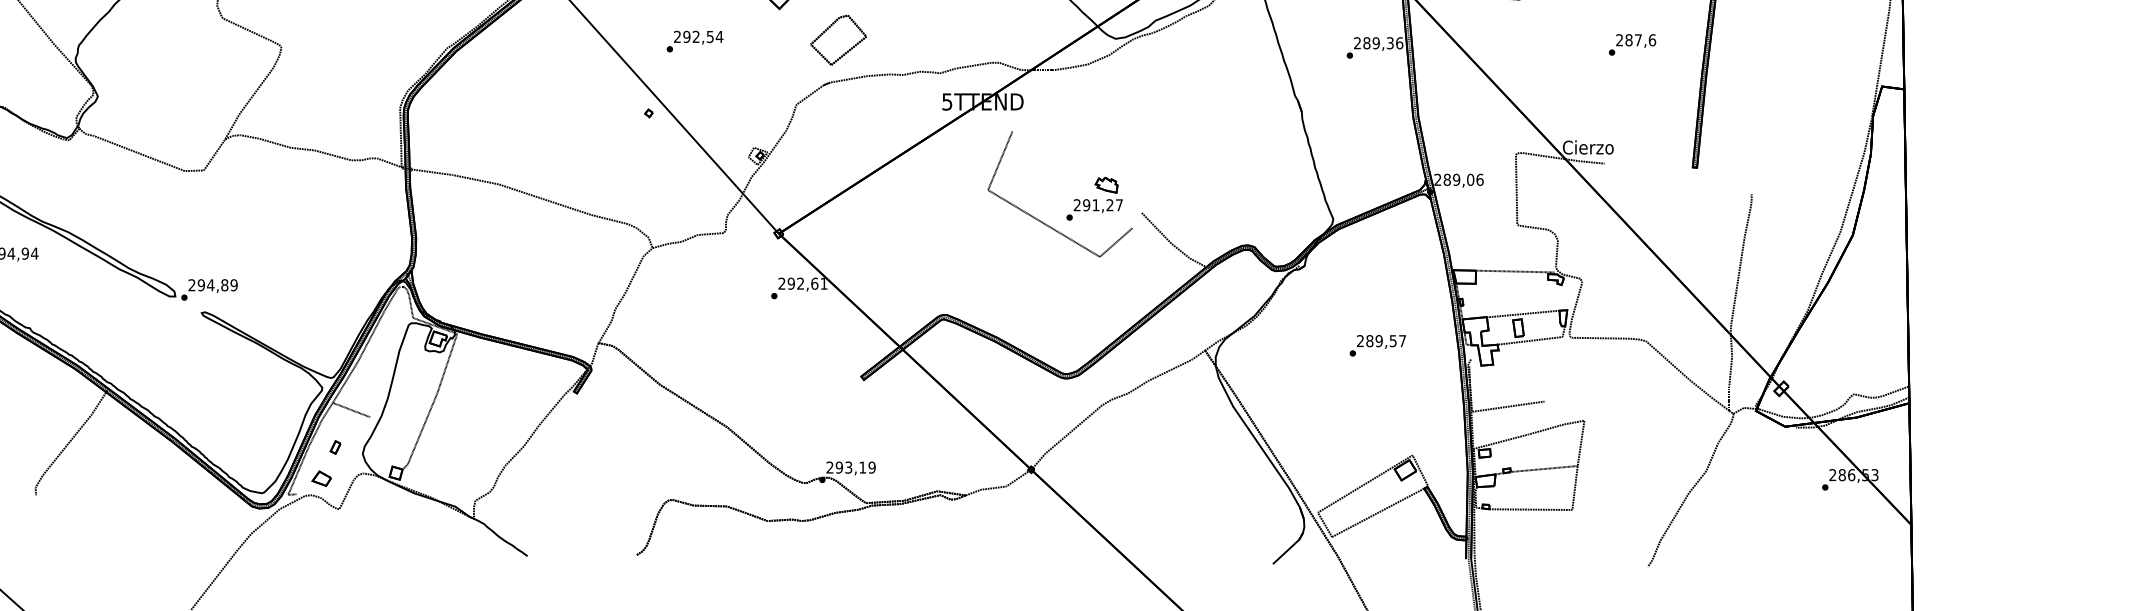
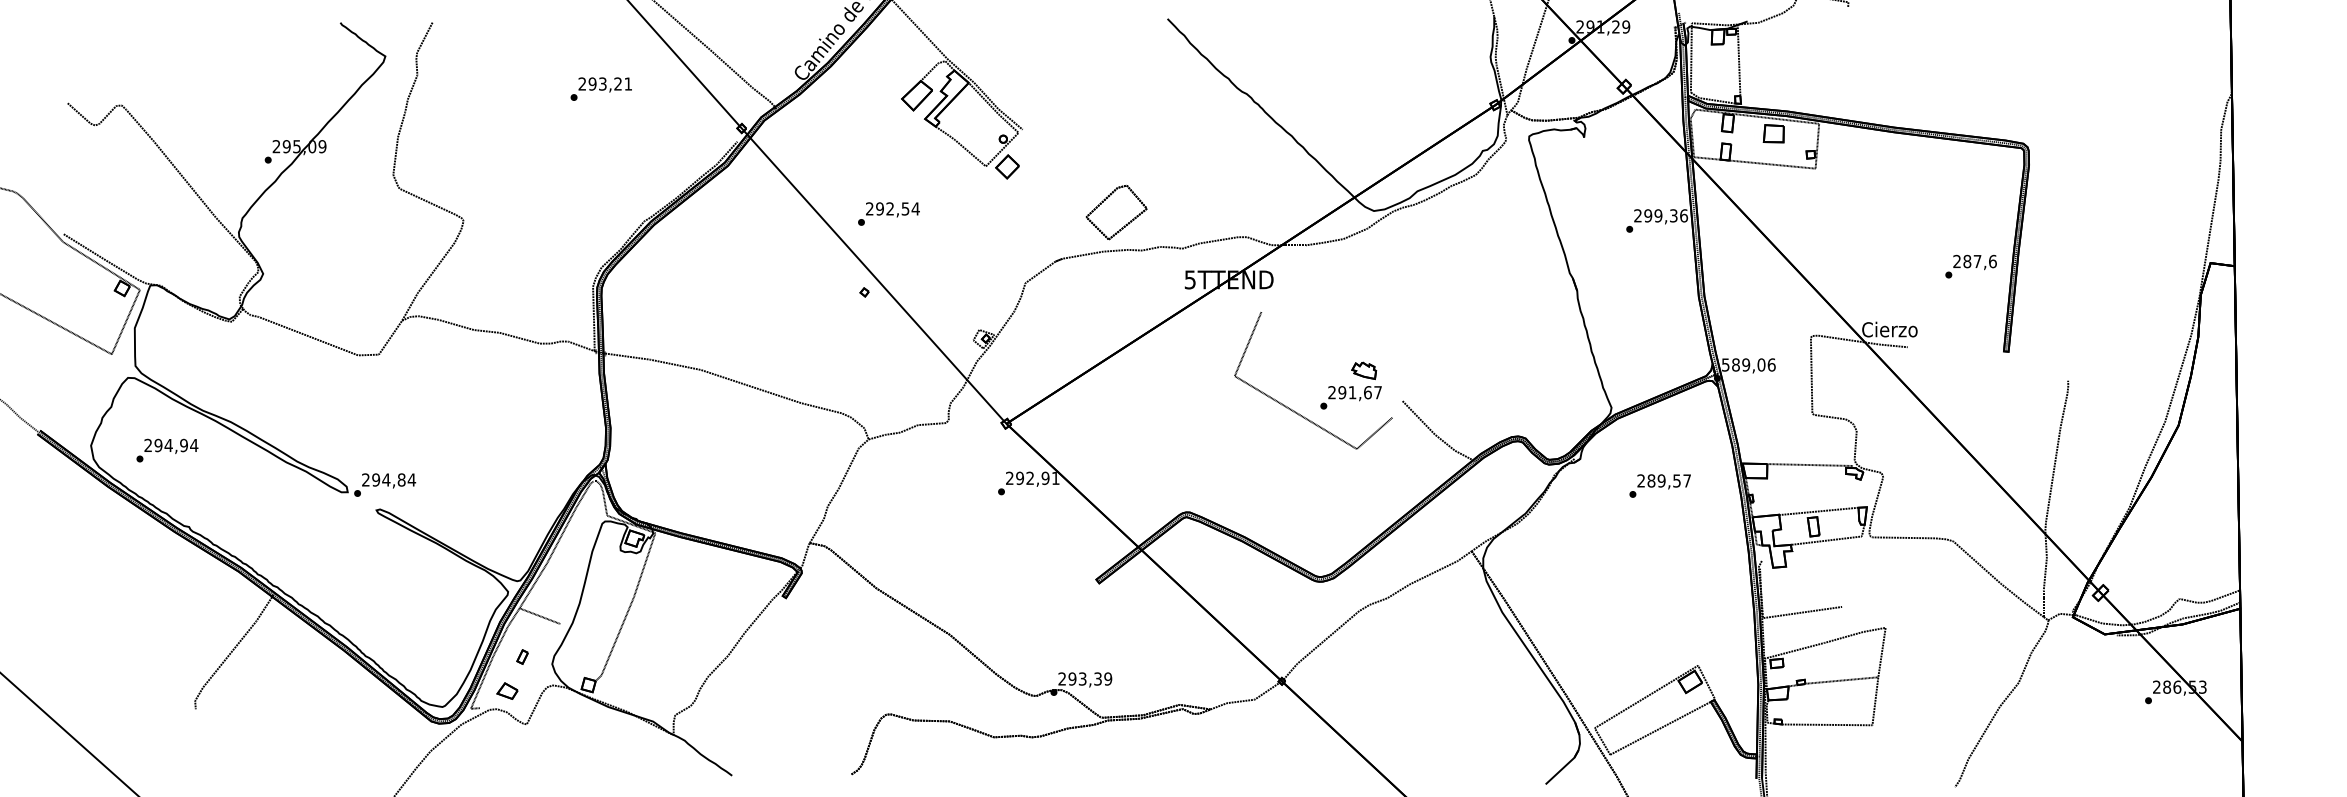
part: (838, 40) -> (1116, 212), moved
text: (694, 41) -> (888, 213), moved
text: (1367, 42) -> (1648, 215), 289,36 -> 299,36
text: (1631, 44) -> (1970, 266), moved
text: (1437, 179) -> (1725, 364), 289,06 -> 589,06
text: (1109, 205) -> (1367, 392), 291,27 -> 291,67
text: (814, 283) -> (1045, 478), 292,61 -> 292,91
text: (233, 284) -> (411, 479), 294,89 -> 294,84
text: (1377, 345) -> (1659, 485), moved
text: (862, 467) -> (1097, 678), 293,19 -> 293,39

